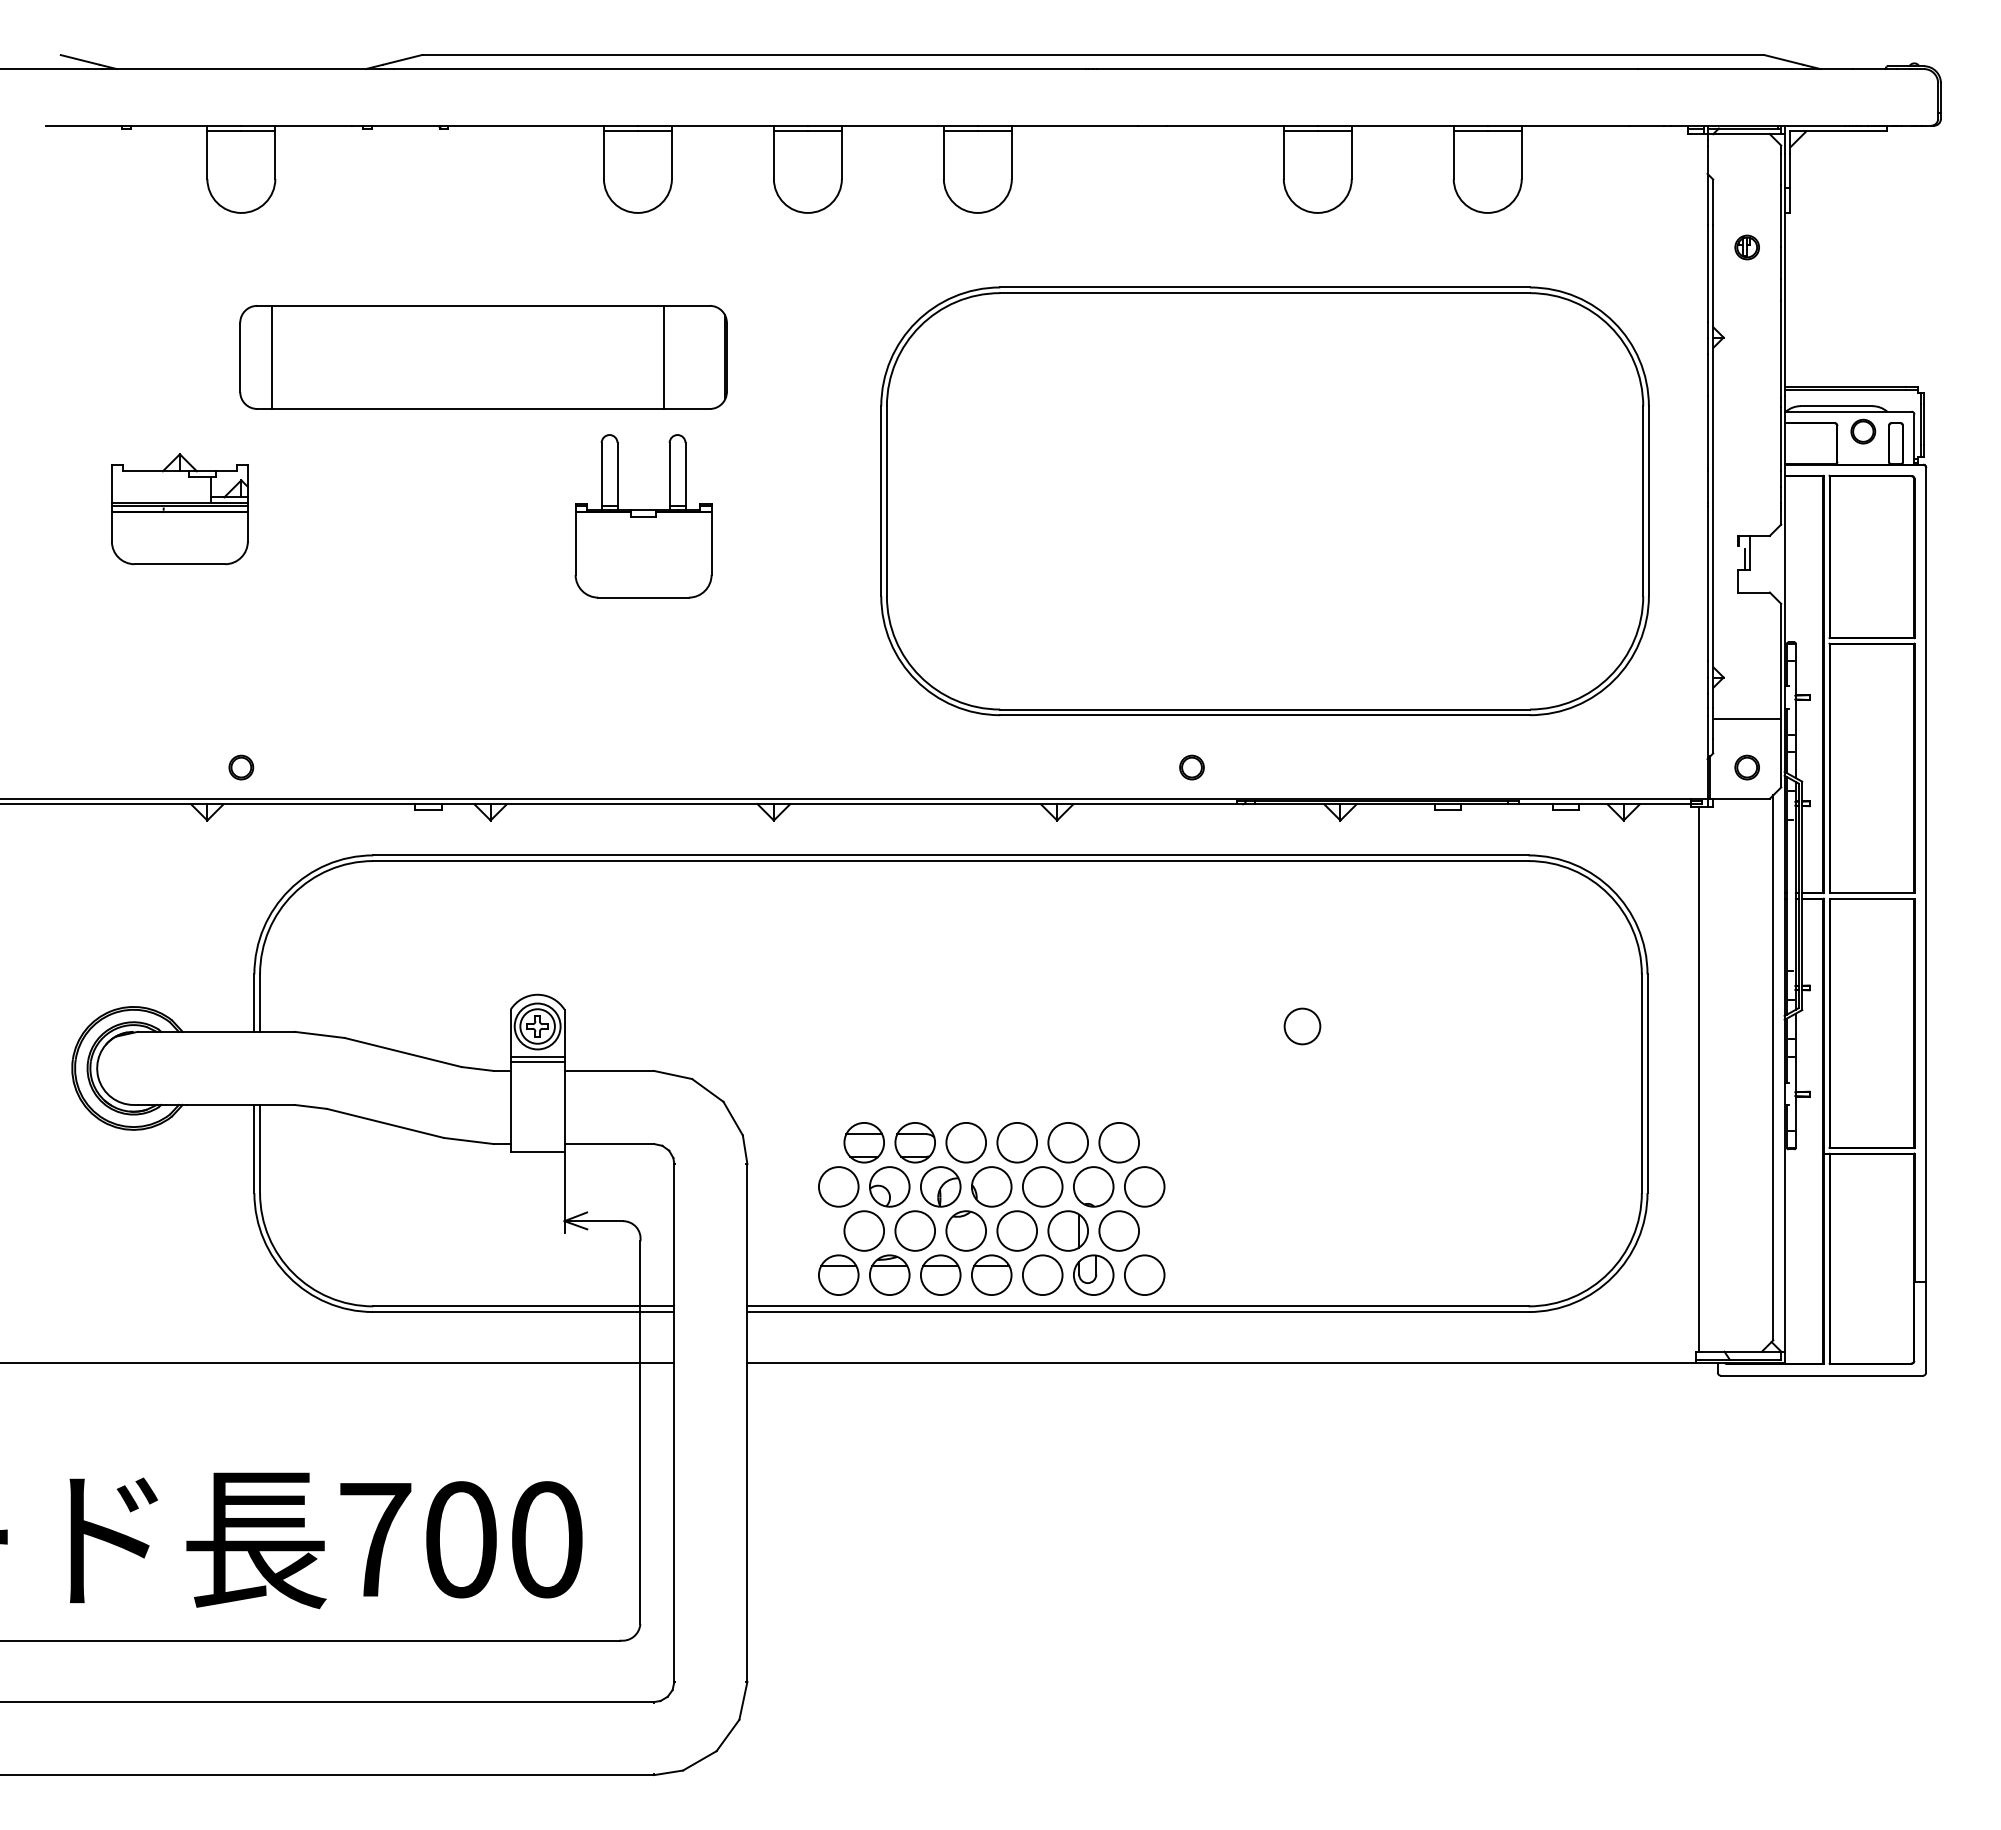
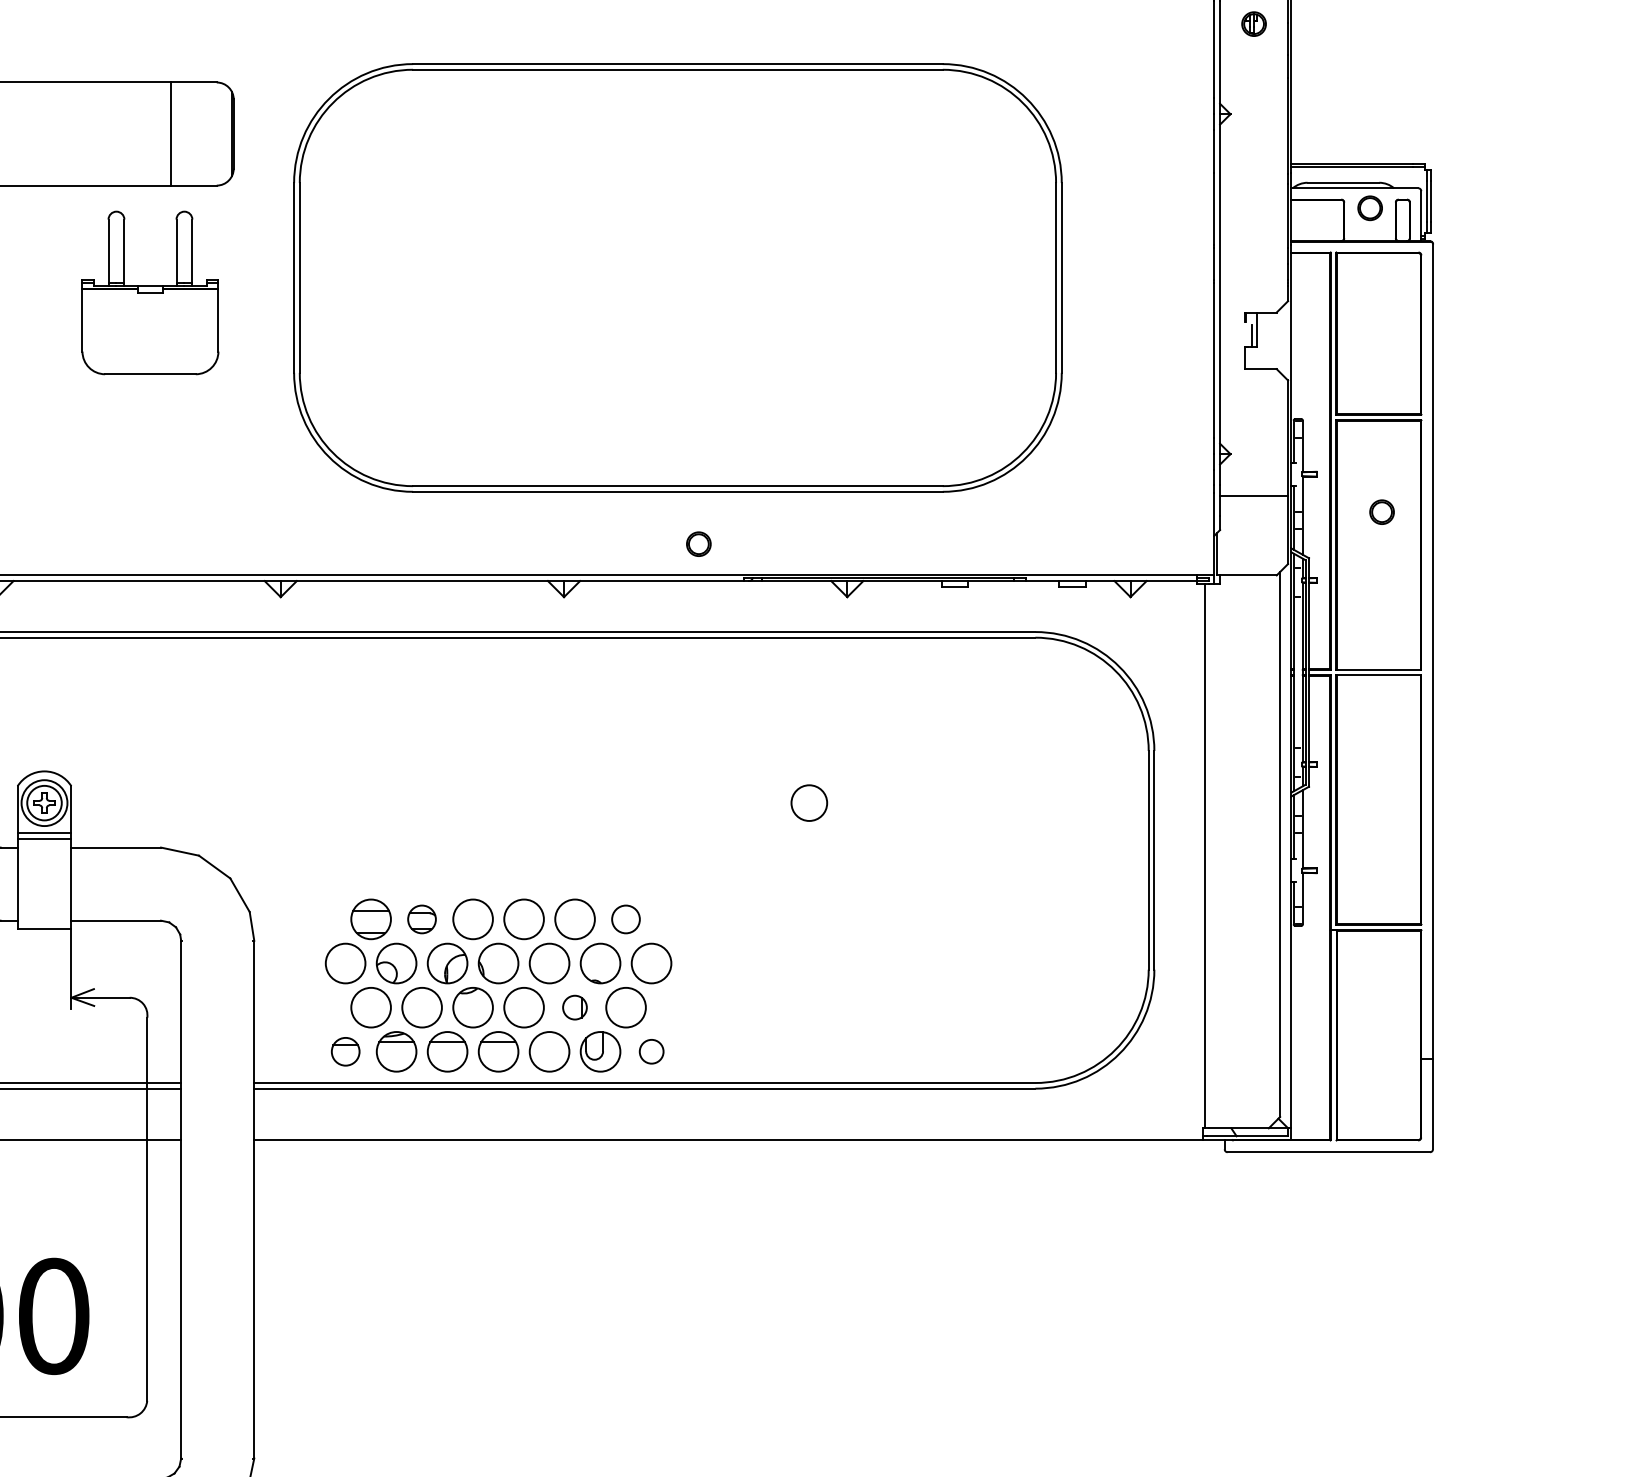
part: (1264, 501) -> (677, 278), moved
part: (1746, 767) -> (1381, 512), moved
part: (914, 1142) -> (421, 919), size x0.7
circle: (1118, 1142) -> (625, 919), size x0.7
part: (1067, 1230) -> (574, 1007), size x0.6
part: (838, 1274) -> (345, 1051), size x0.7
circle: (1144, 1274) -> (651, 1051), size x0.6

